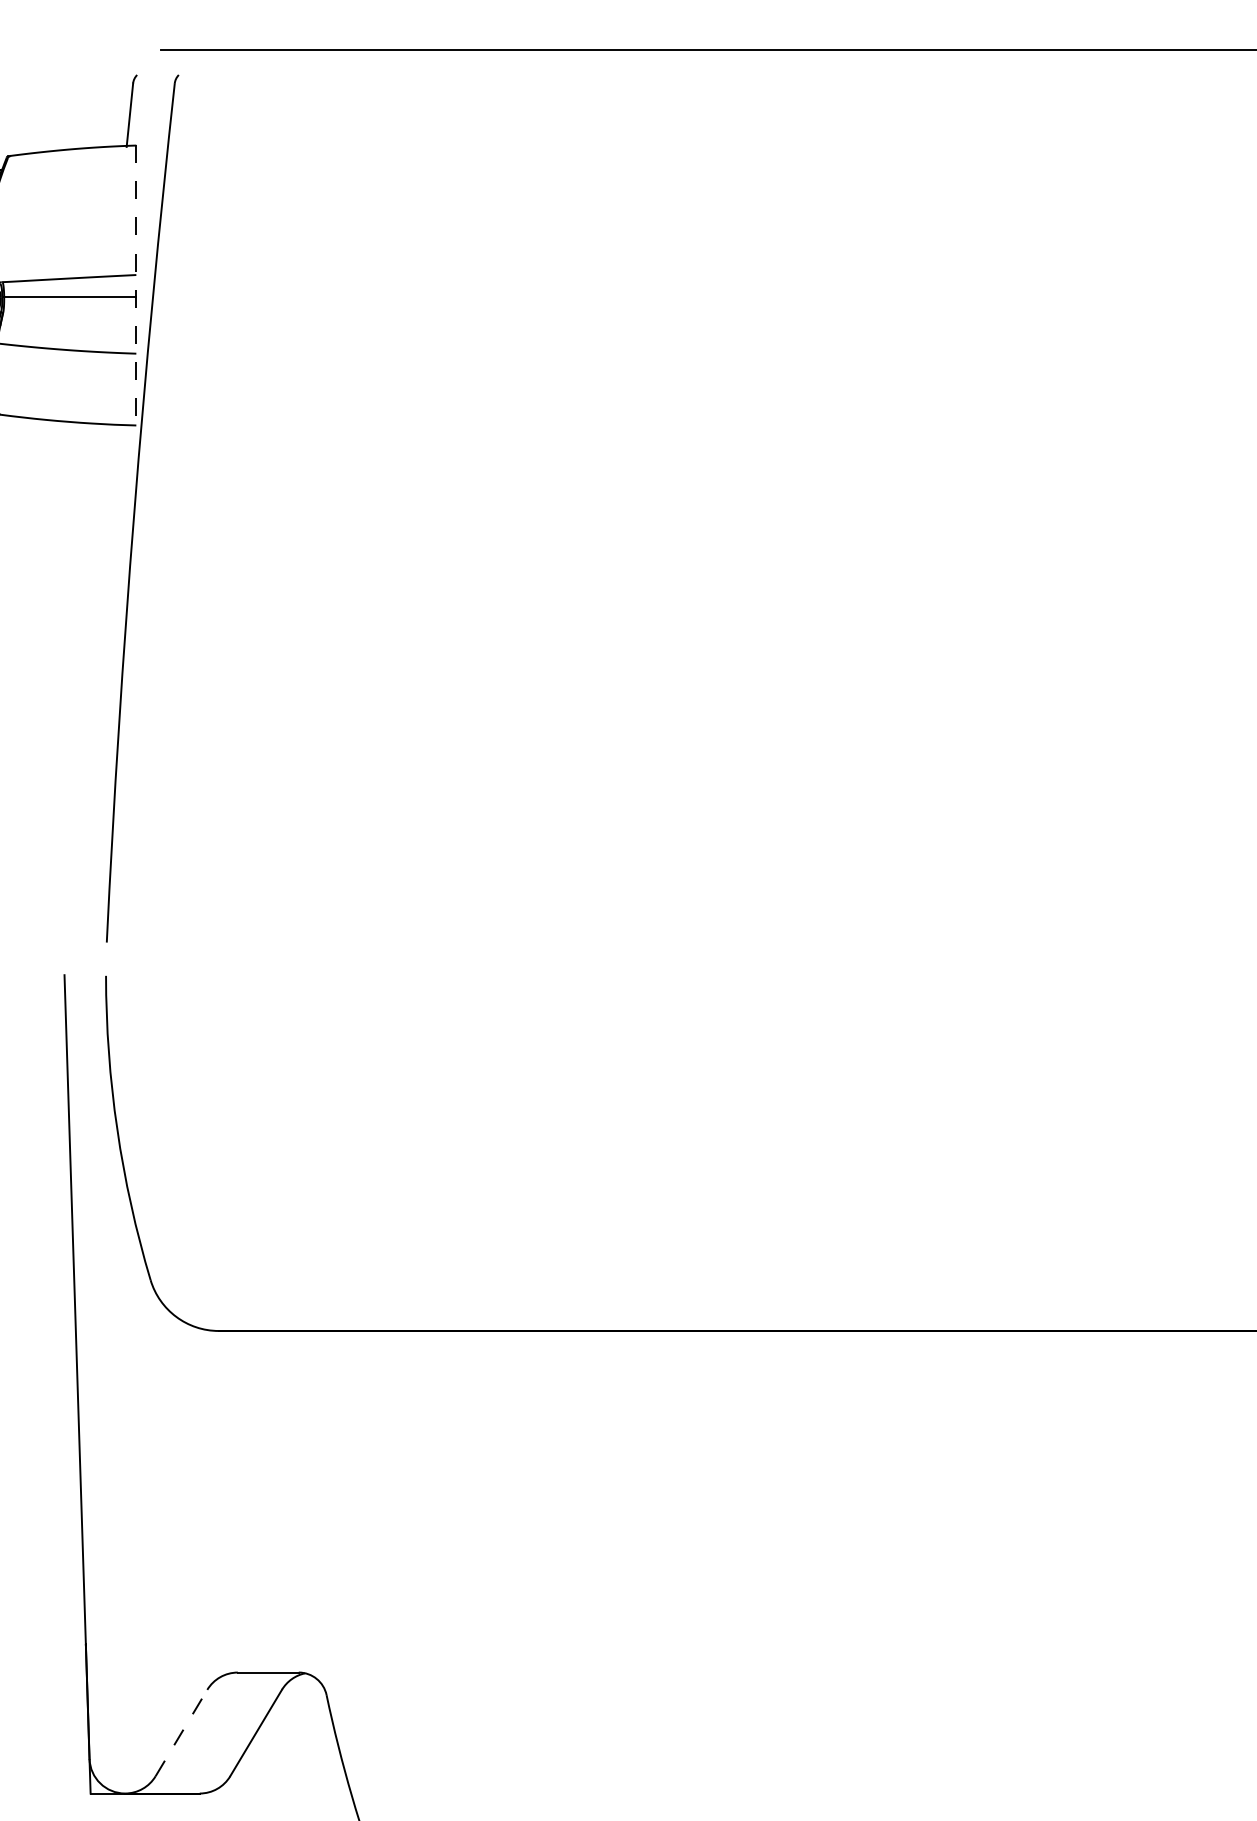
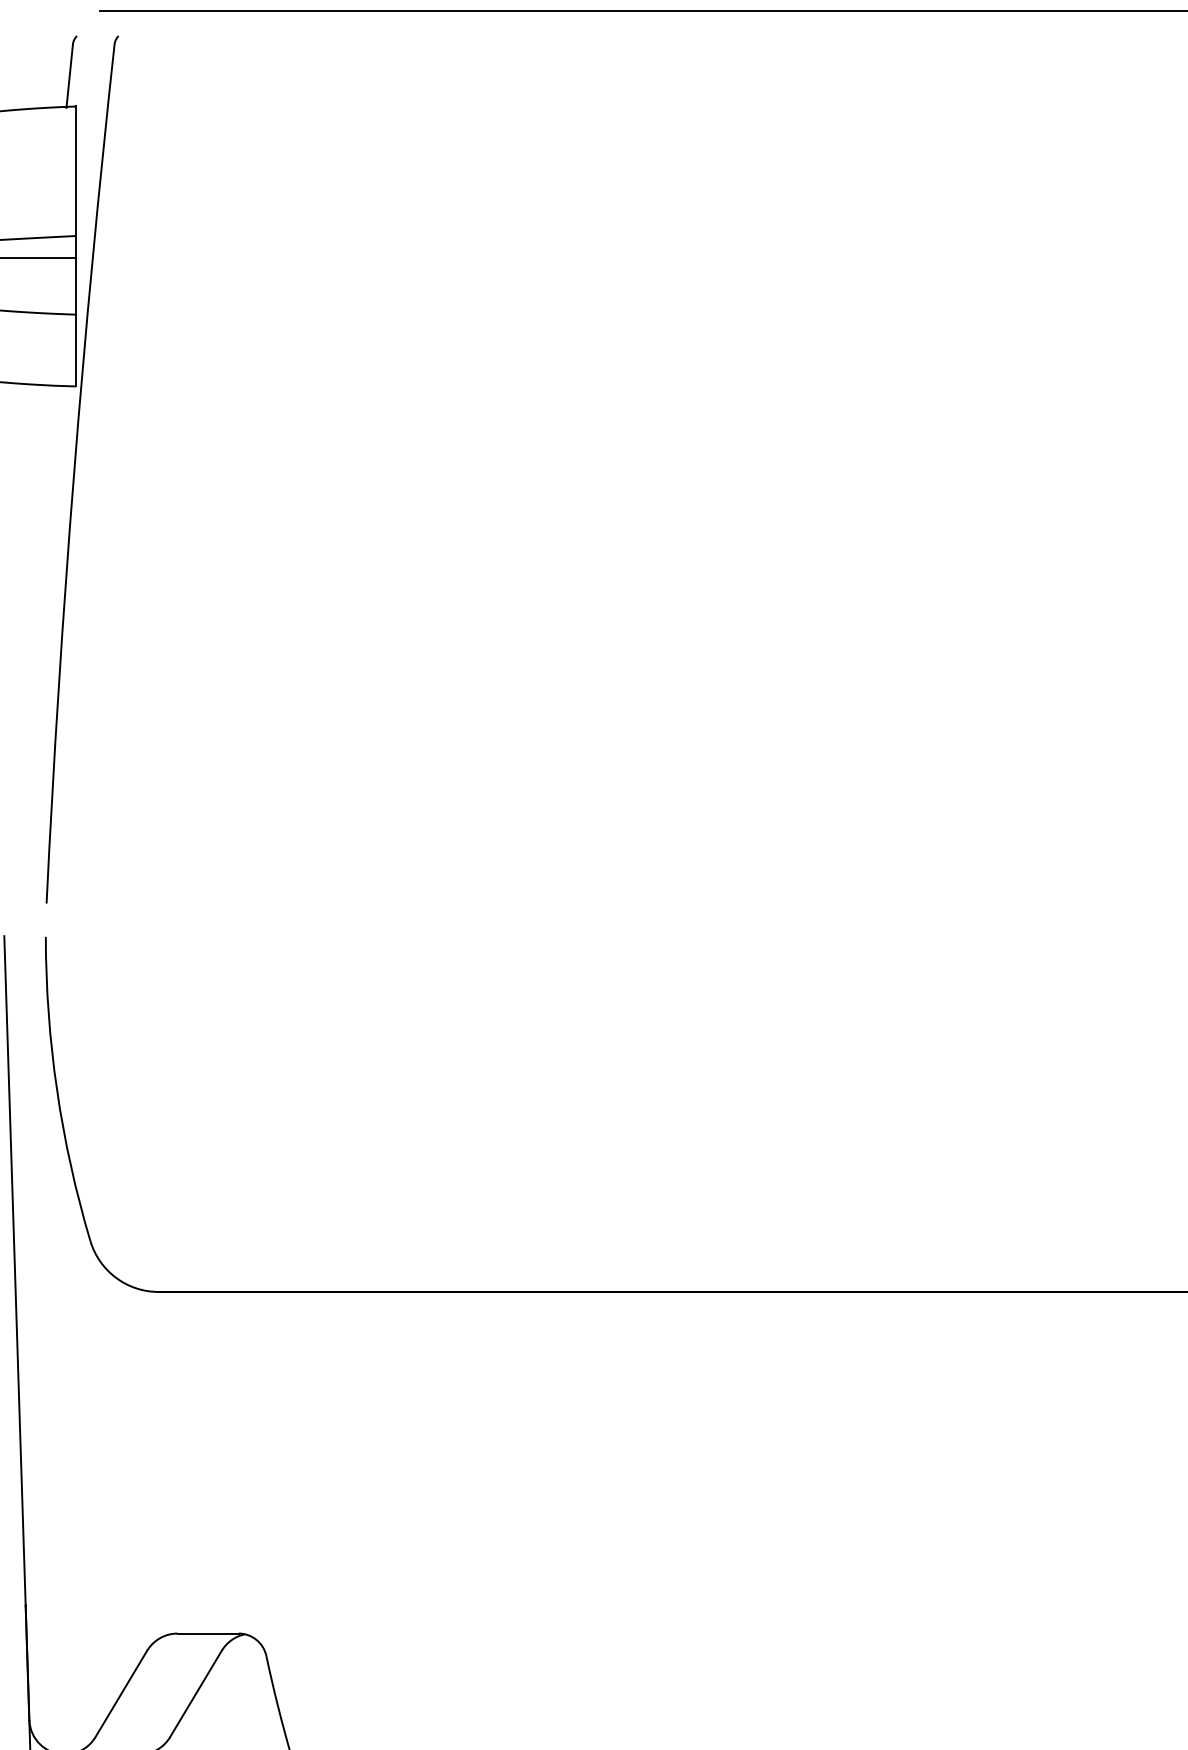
line: (136, 285) -> (76, 246), dashed -> solid
line: (181, 1732) -> (121, 1693), dashed -> solid

